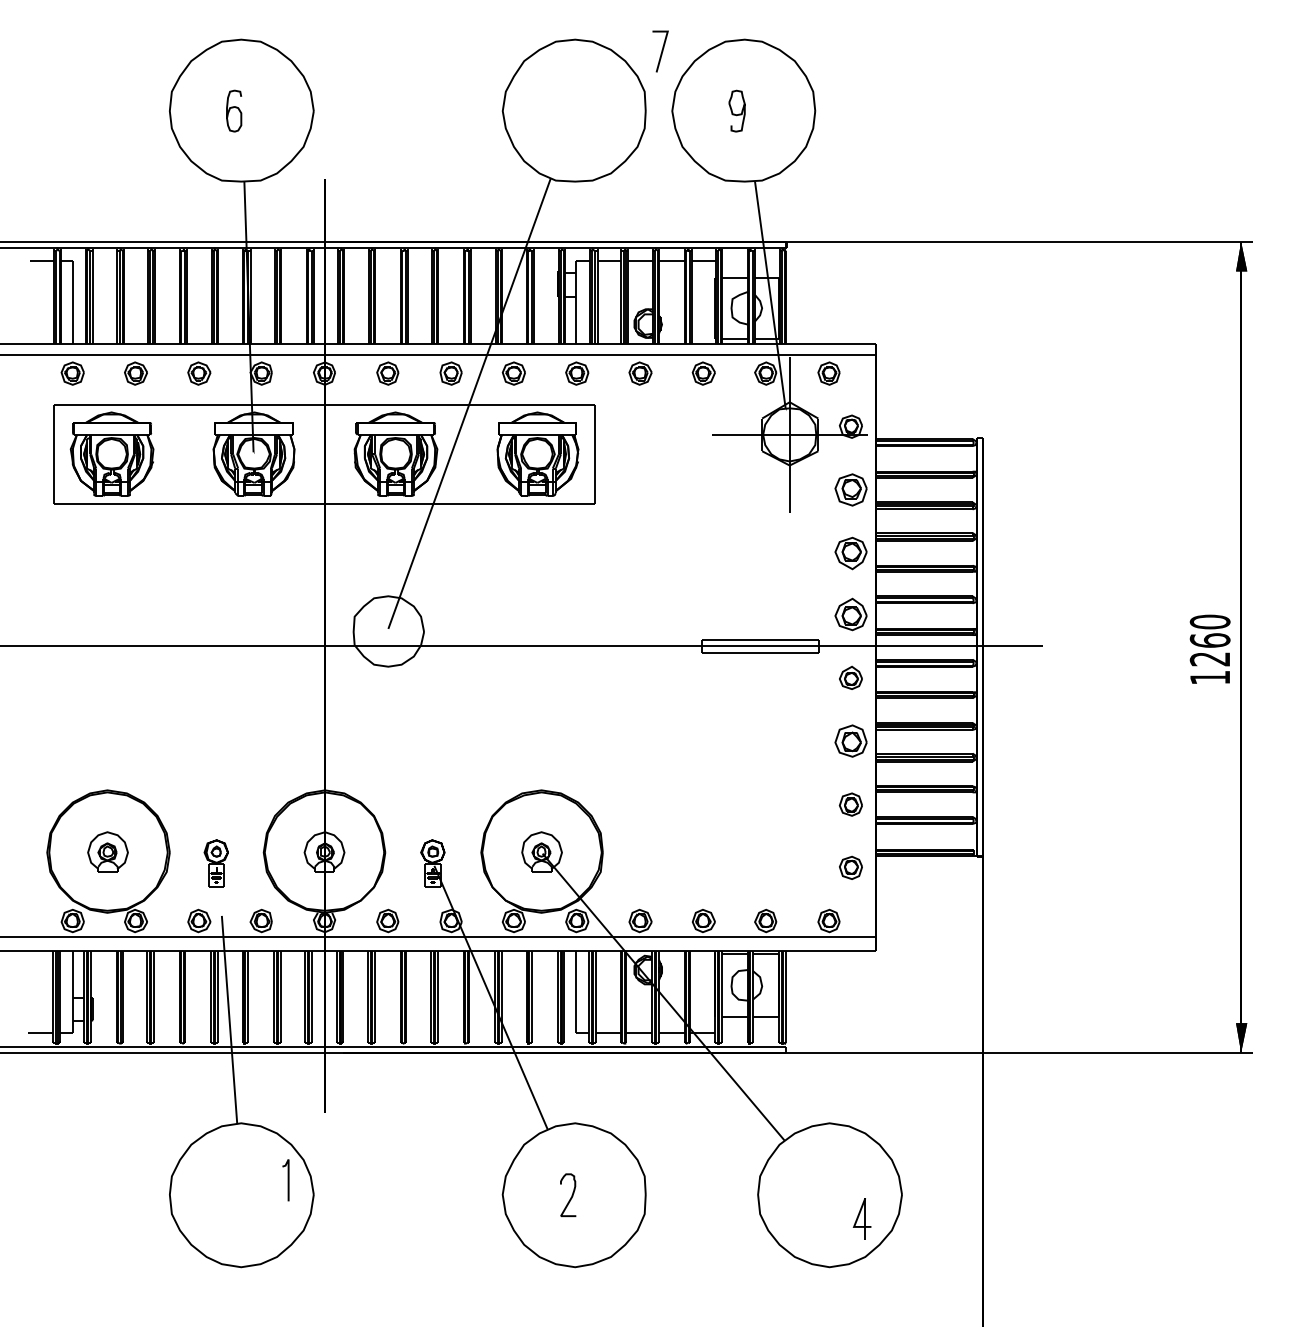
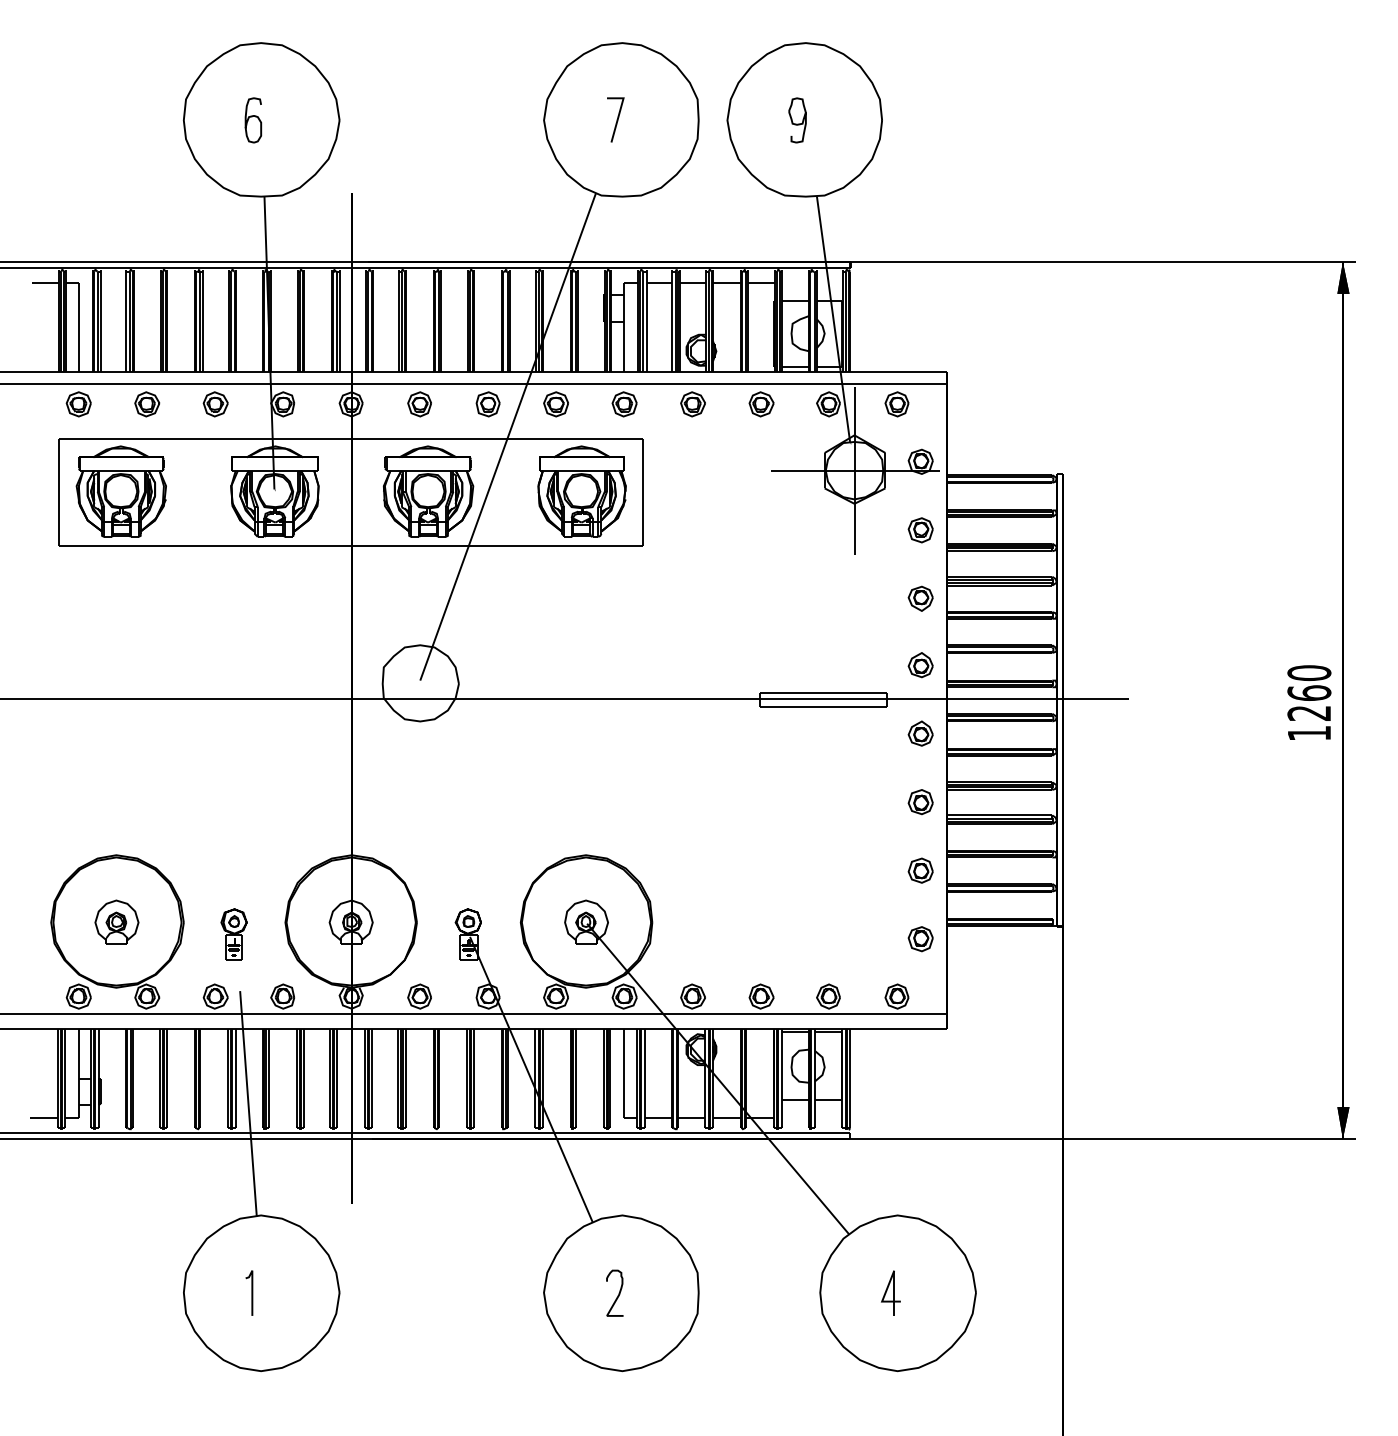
line: (661, 51) -> (616, 119), moved
part: (850, 490) -> (920, 530), size x0.71
part: (850, 553) -> (920, 598), size x0.71
part: (850, 614) -> (920, 665), size x0.71
part: (850, 741) -> (920, 802), size x0.71
line: (287, 1179) -> (251, 1292), moved
part: (861, 1218) -> (890, 1292), moved

